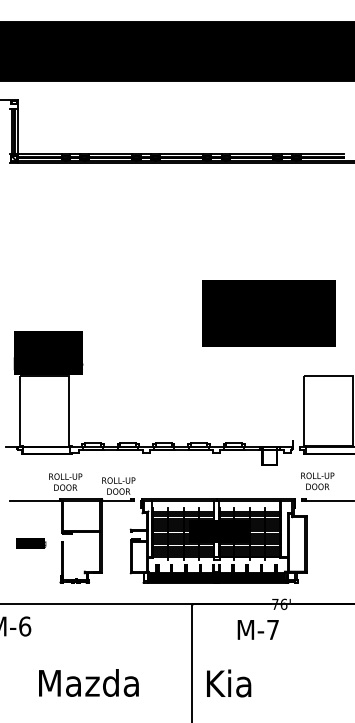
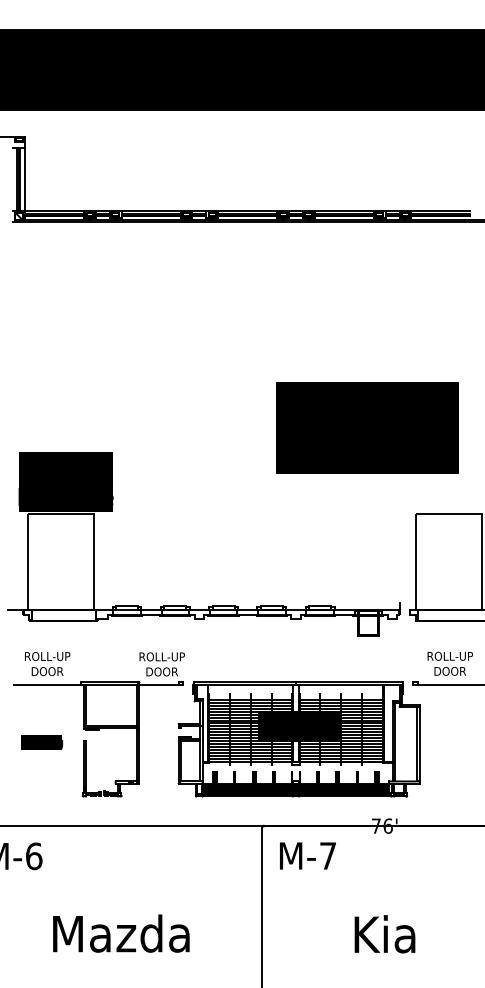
text: (317, 481) -> (449, 663), moved
text: (65, 482) -> (47, 664), moved
text: (257, 629) -> (307, 855), moved
text: (228, 683) -> (384, 934), moved

